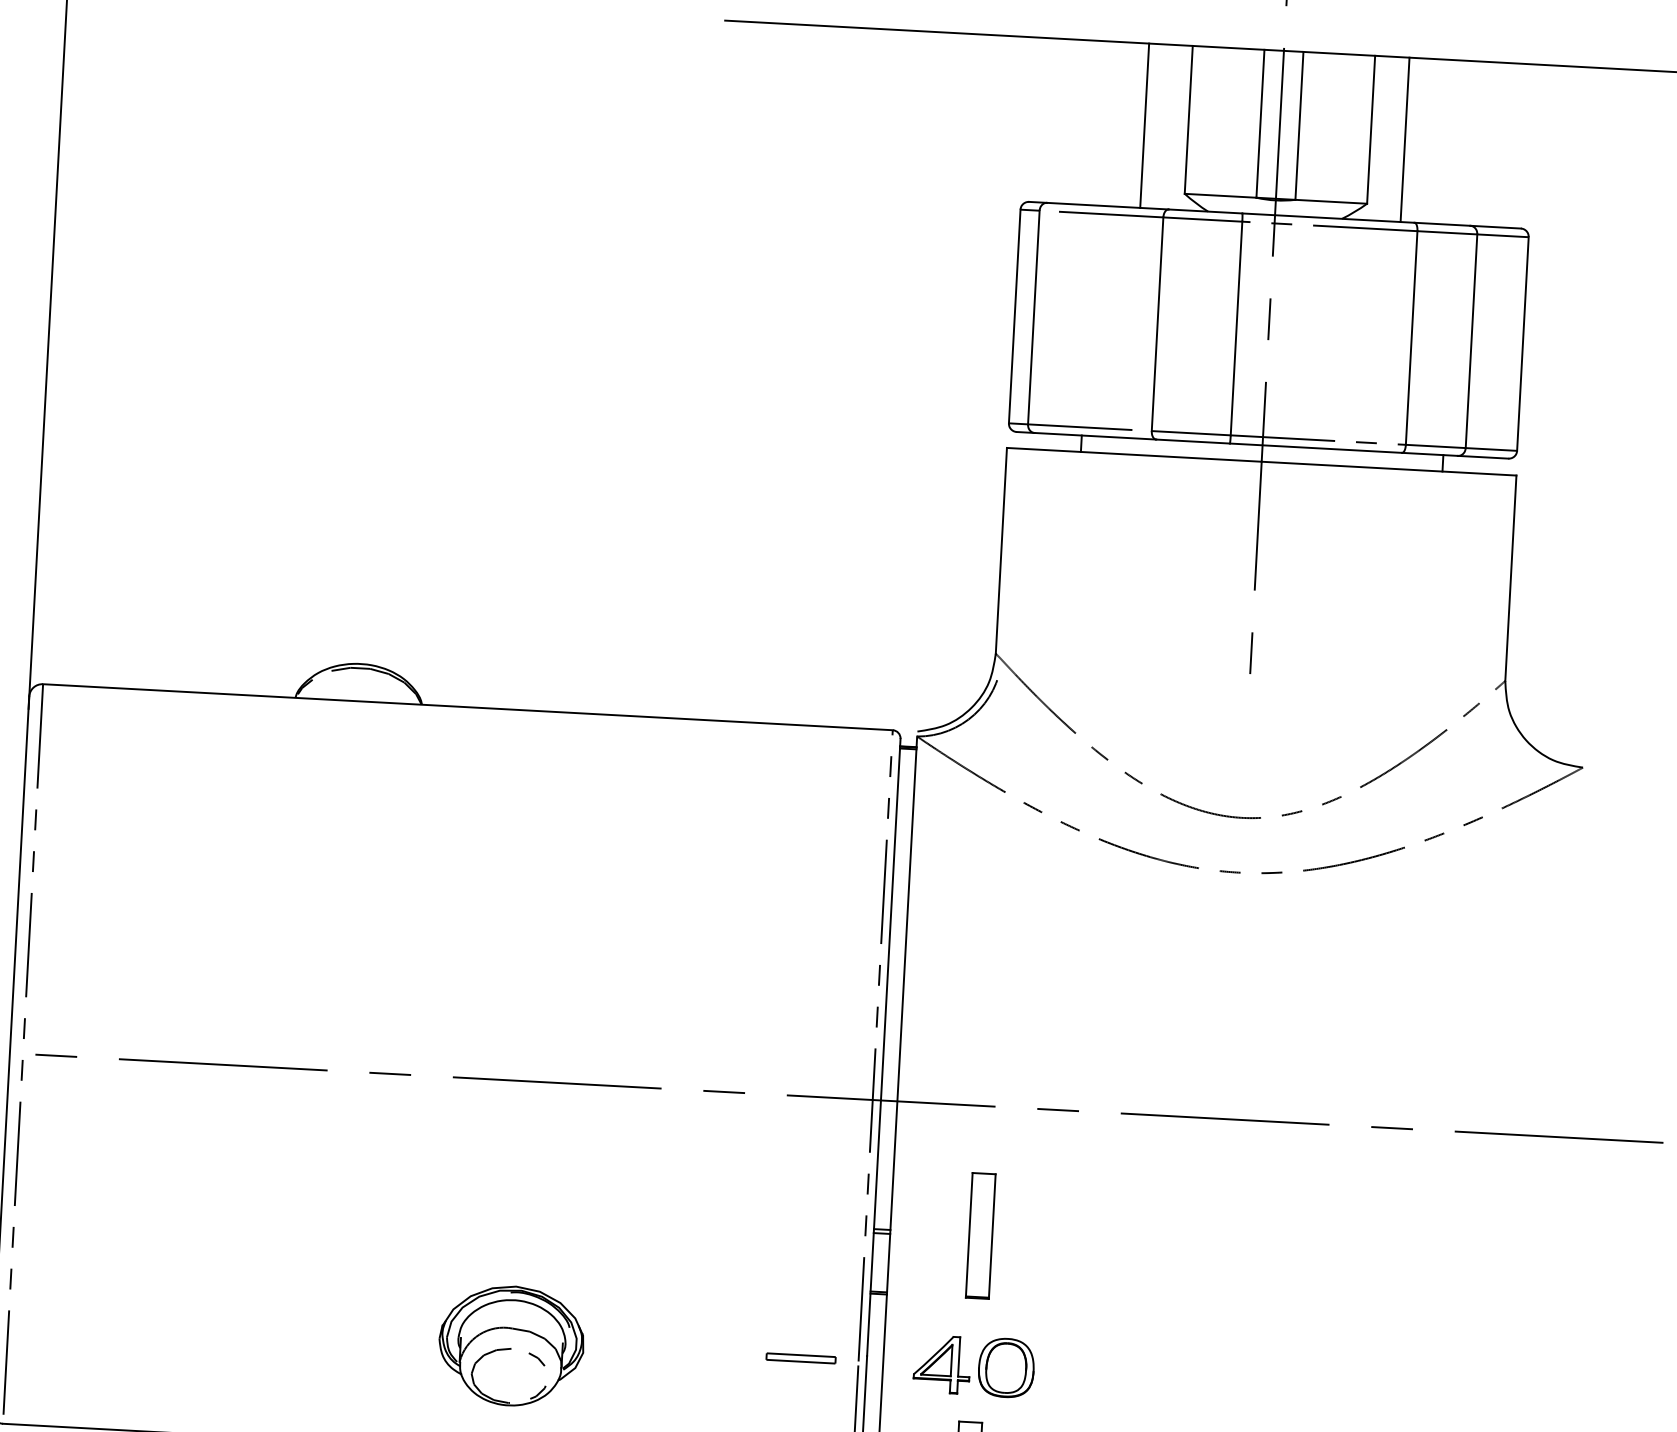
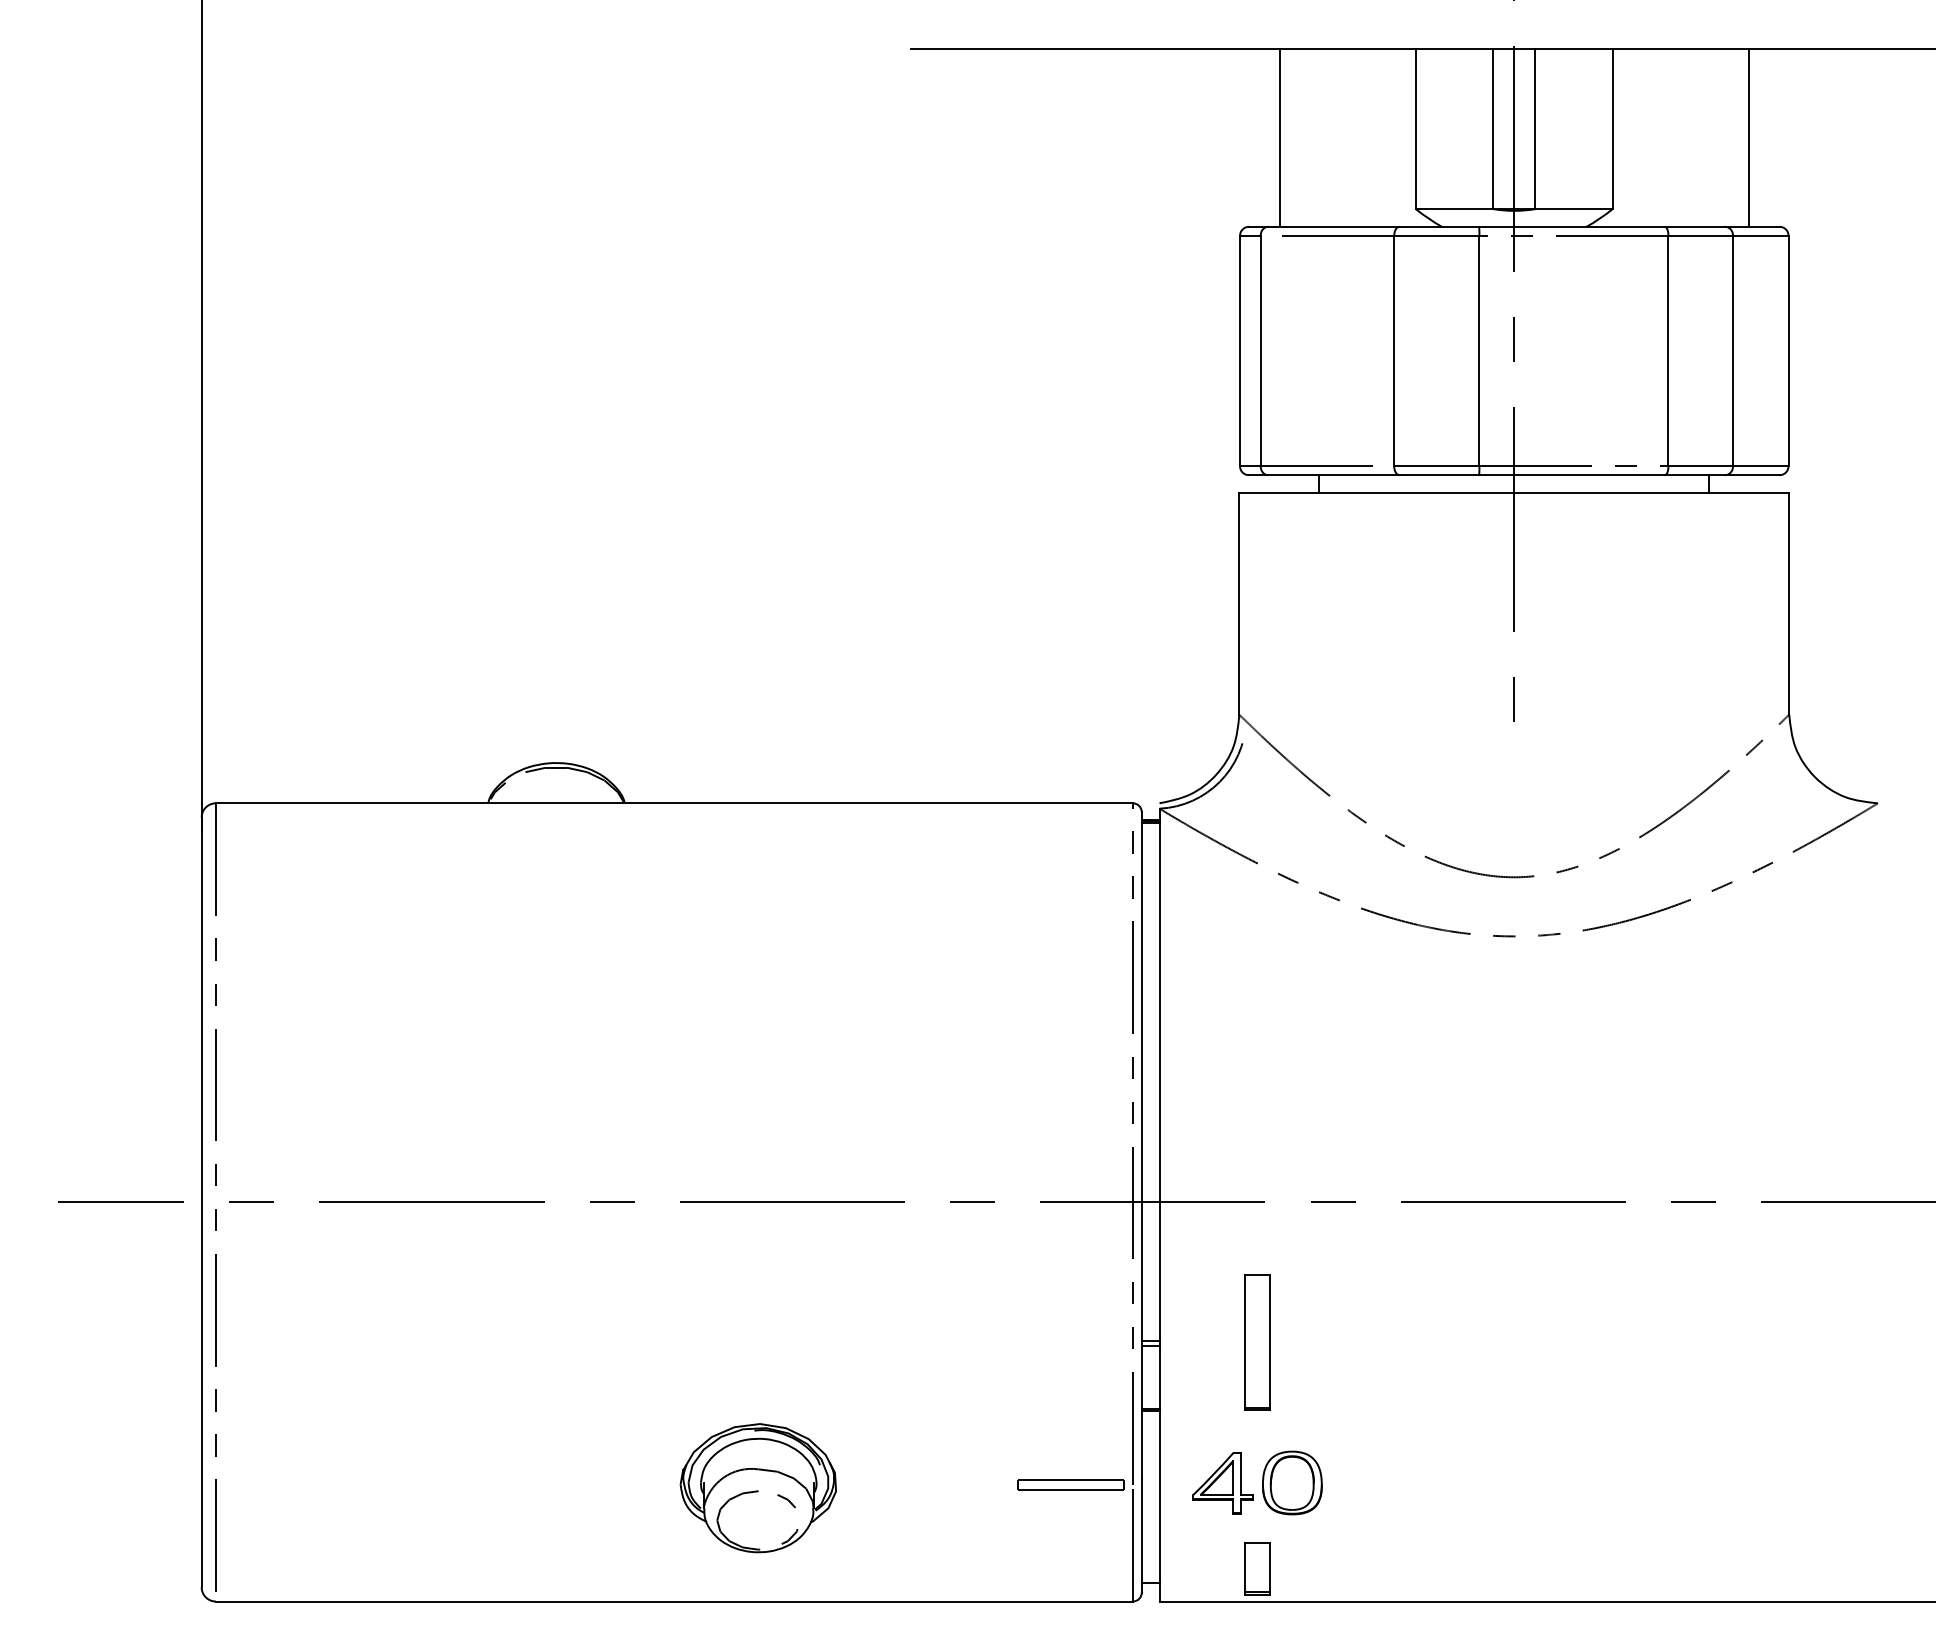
line: (1144, 125) -> (1279, 137), moved
line: (1404, 139) -> (1748, 137), moved
part: (800, 1358) -> (1070, 1484), size x1.43

